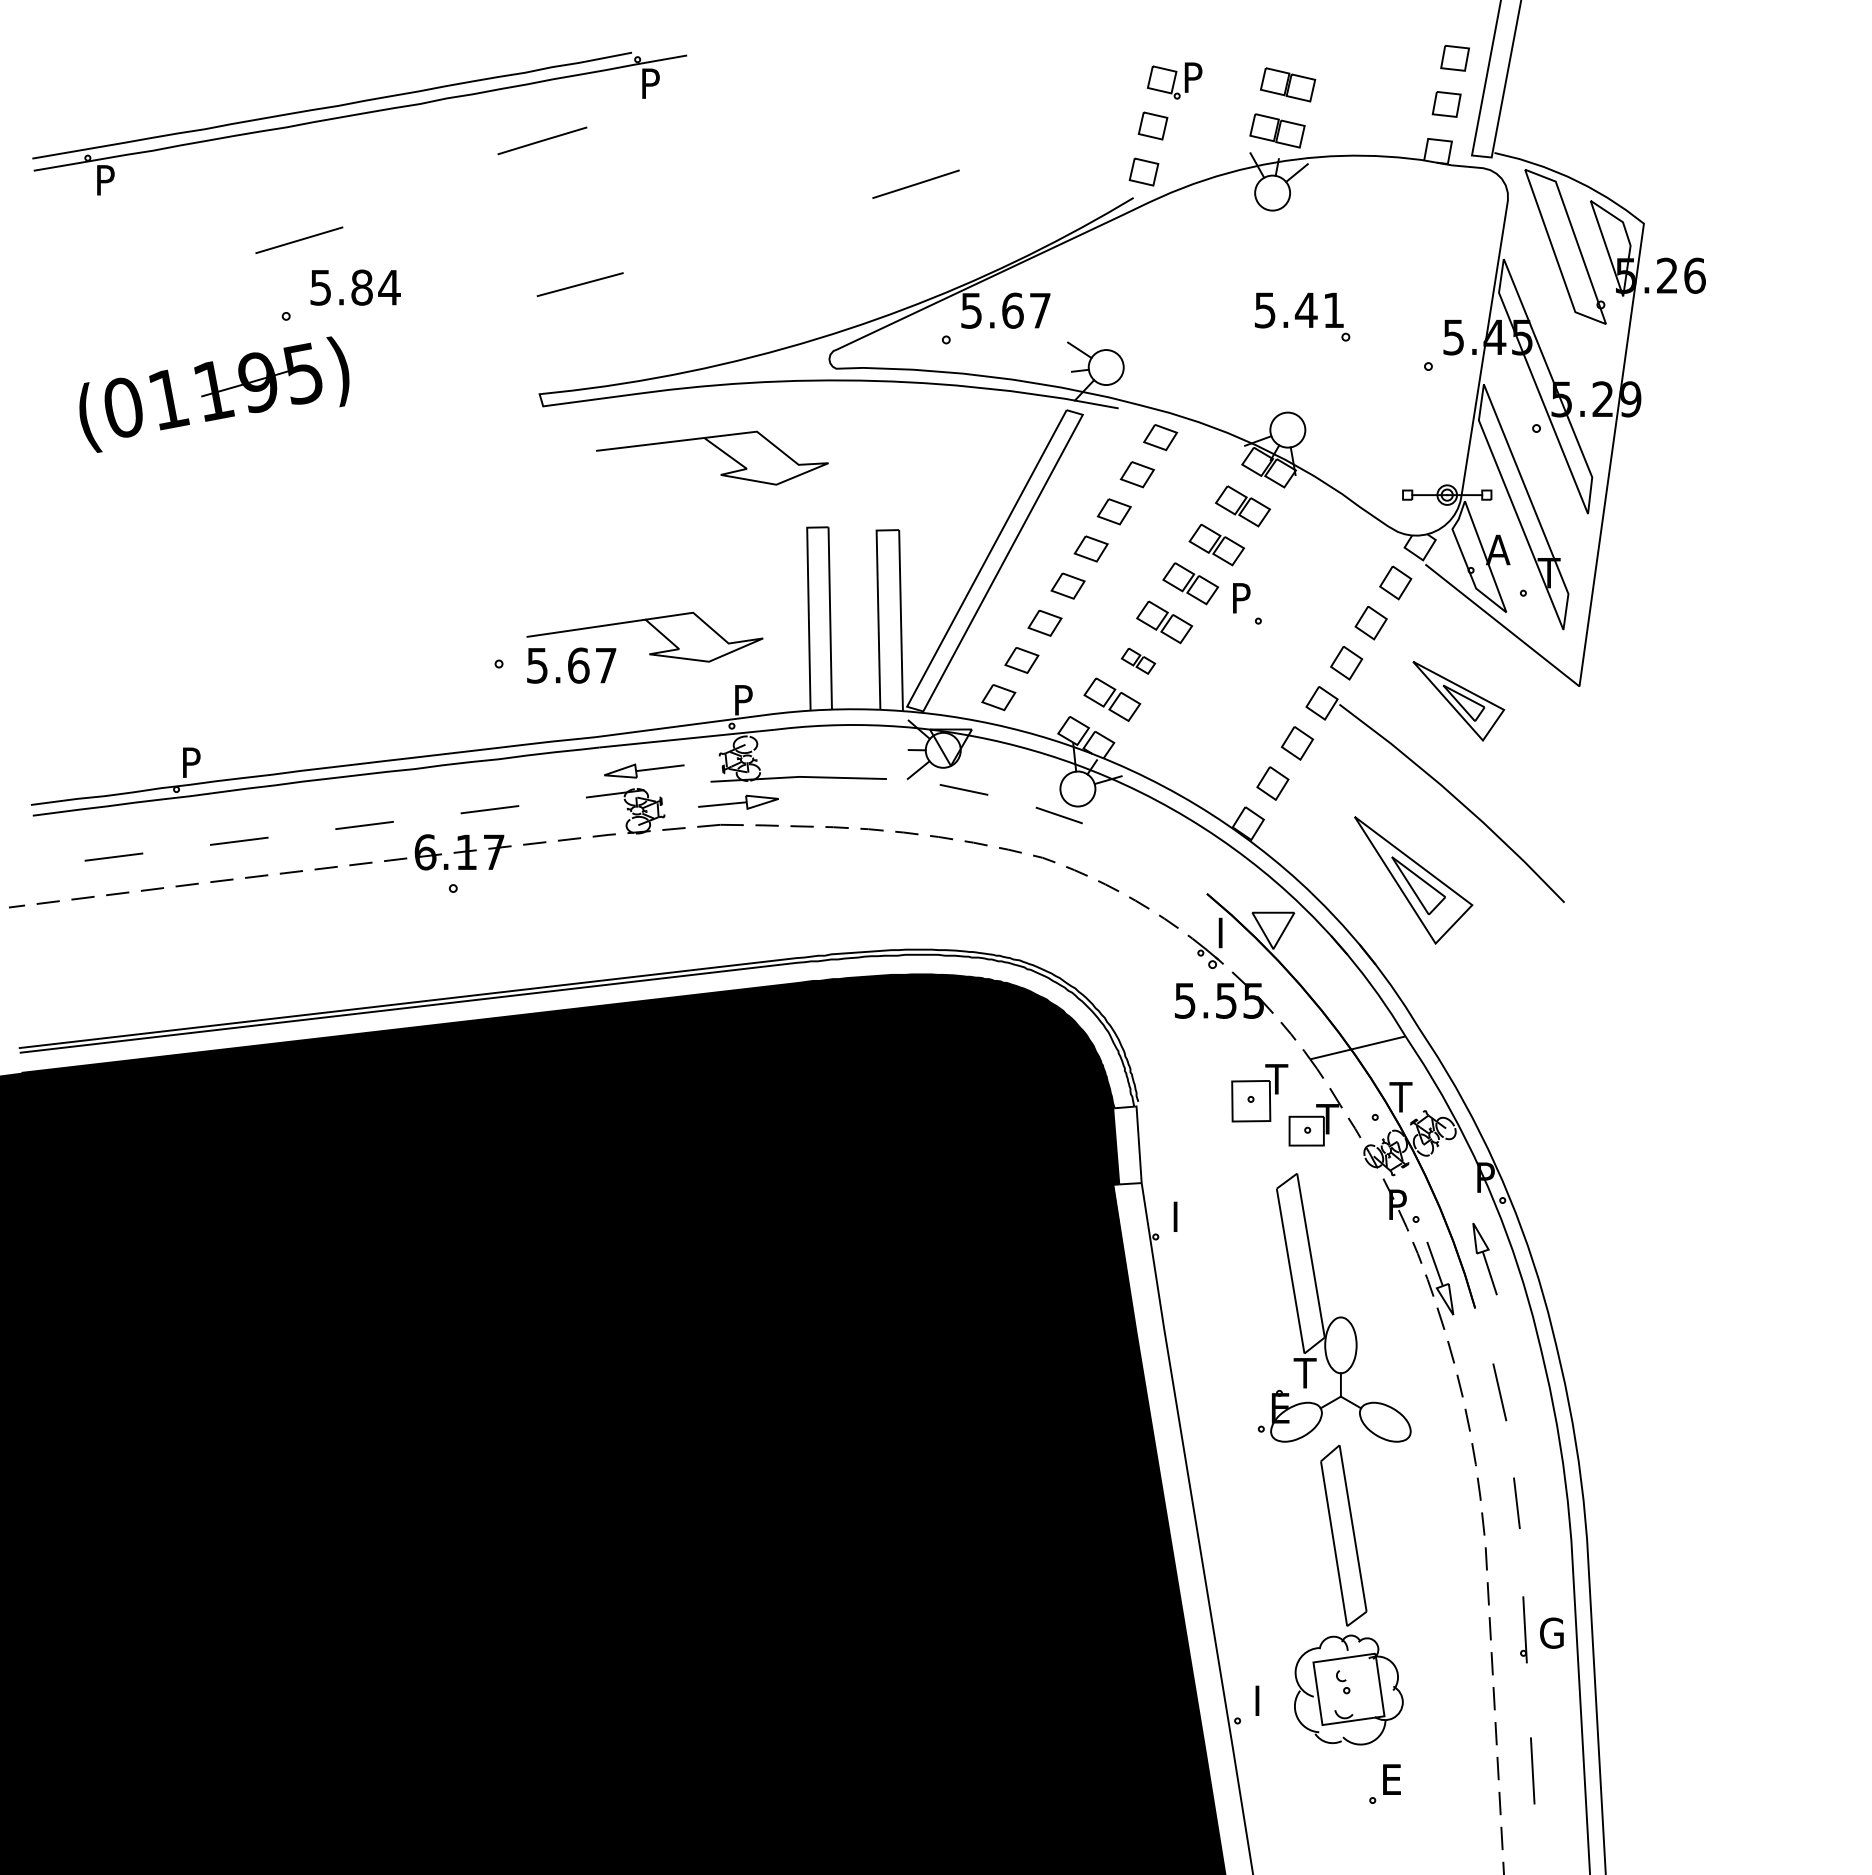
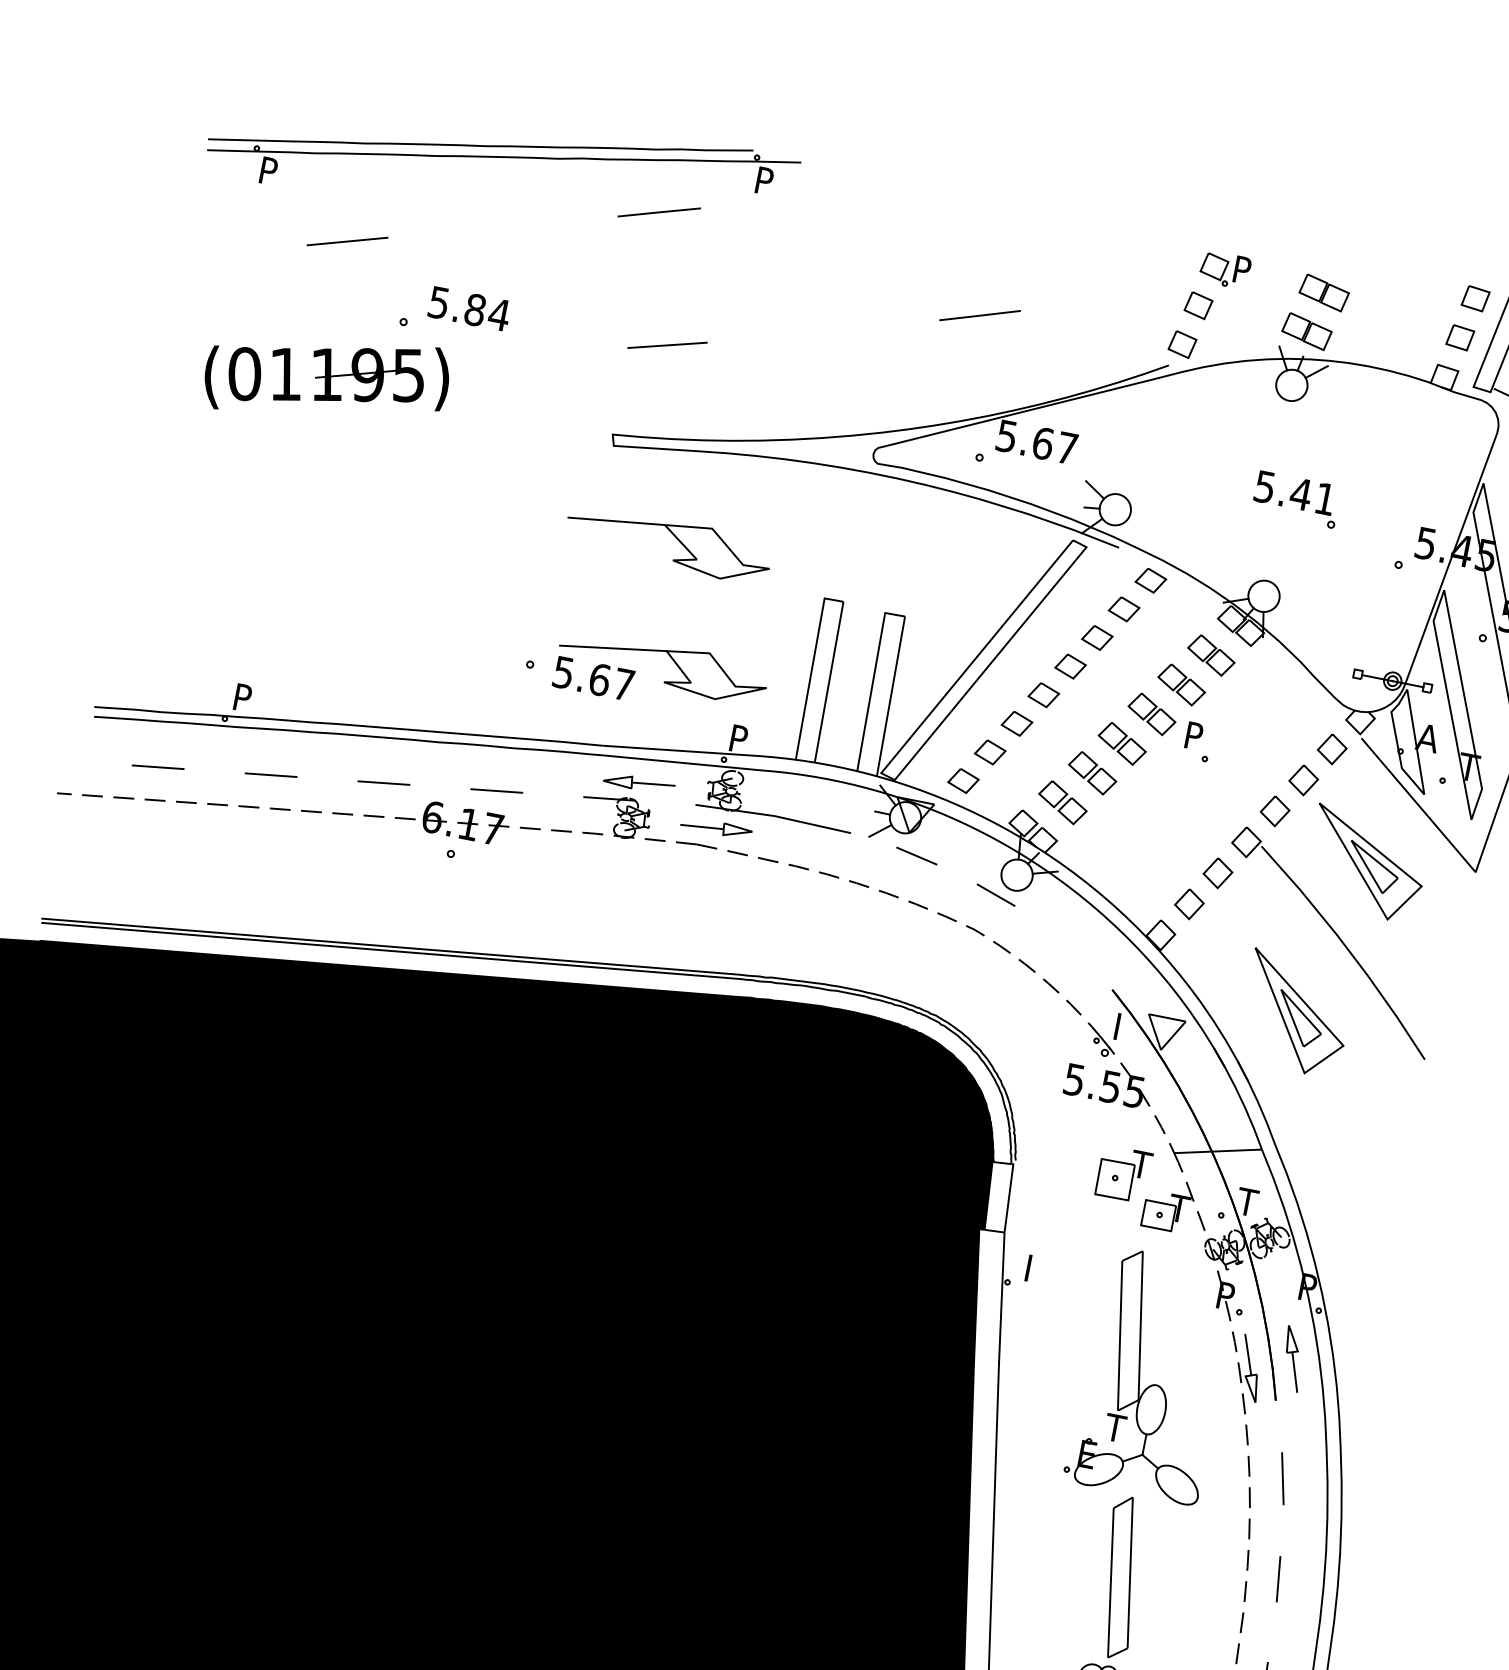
line: (299, 239) -> (347, 240), moved
curve: (719, 450) -> (676, 538), moved
part: (1138, 661) -> (1092, 773), size x1.67
part: (1458, 701) -> (1366, 864), size x1.43

